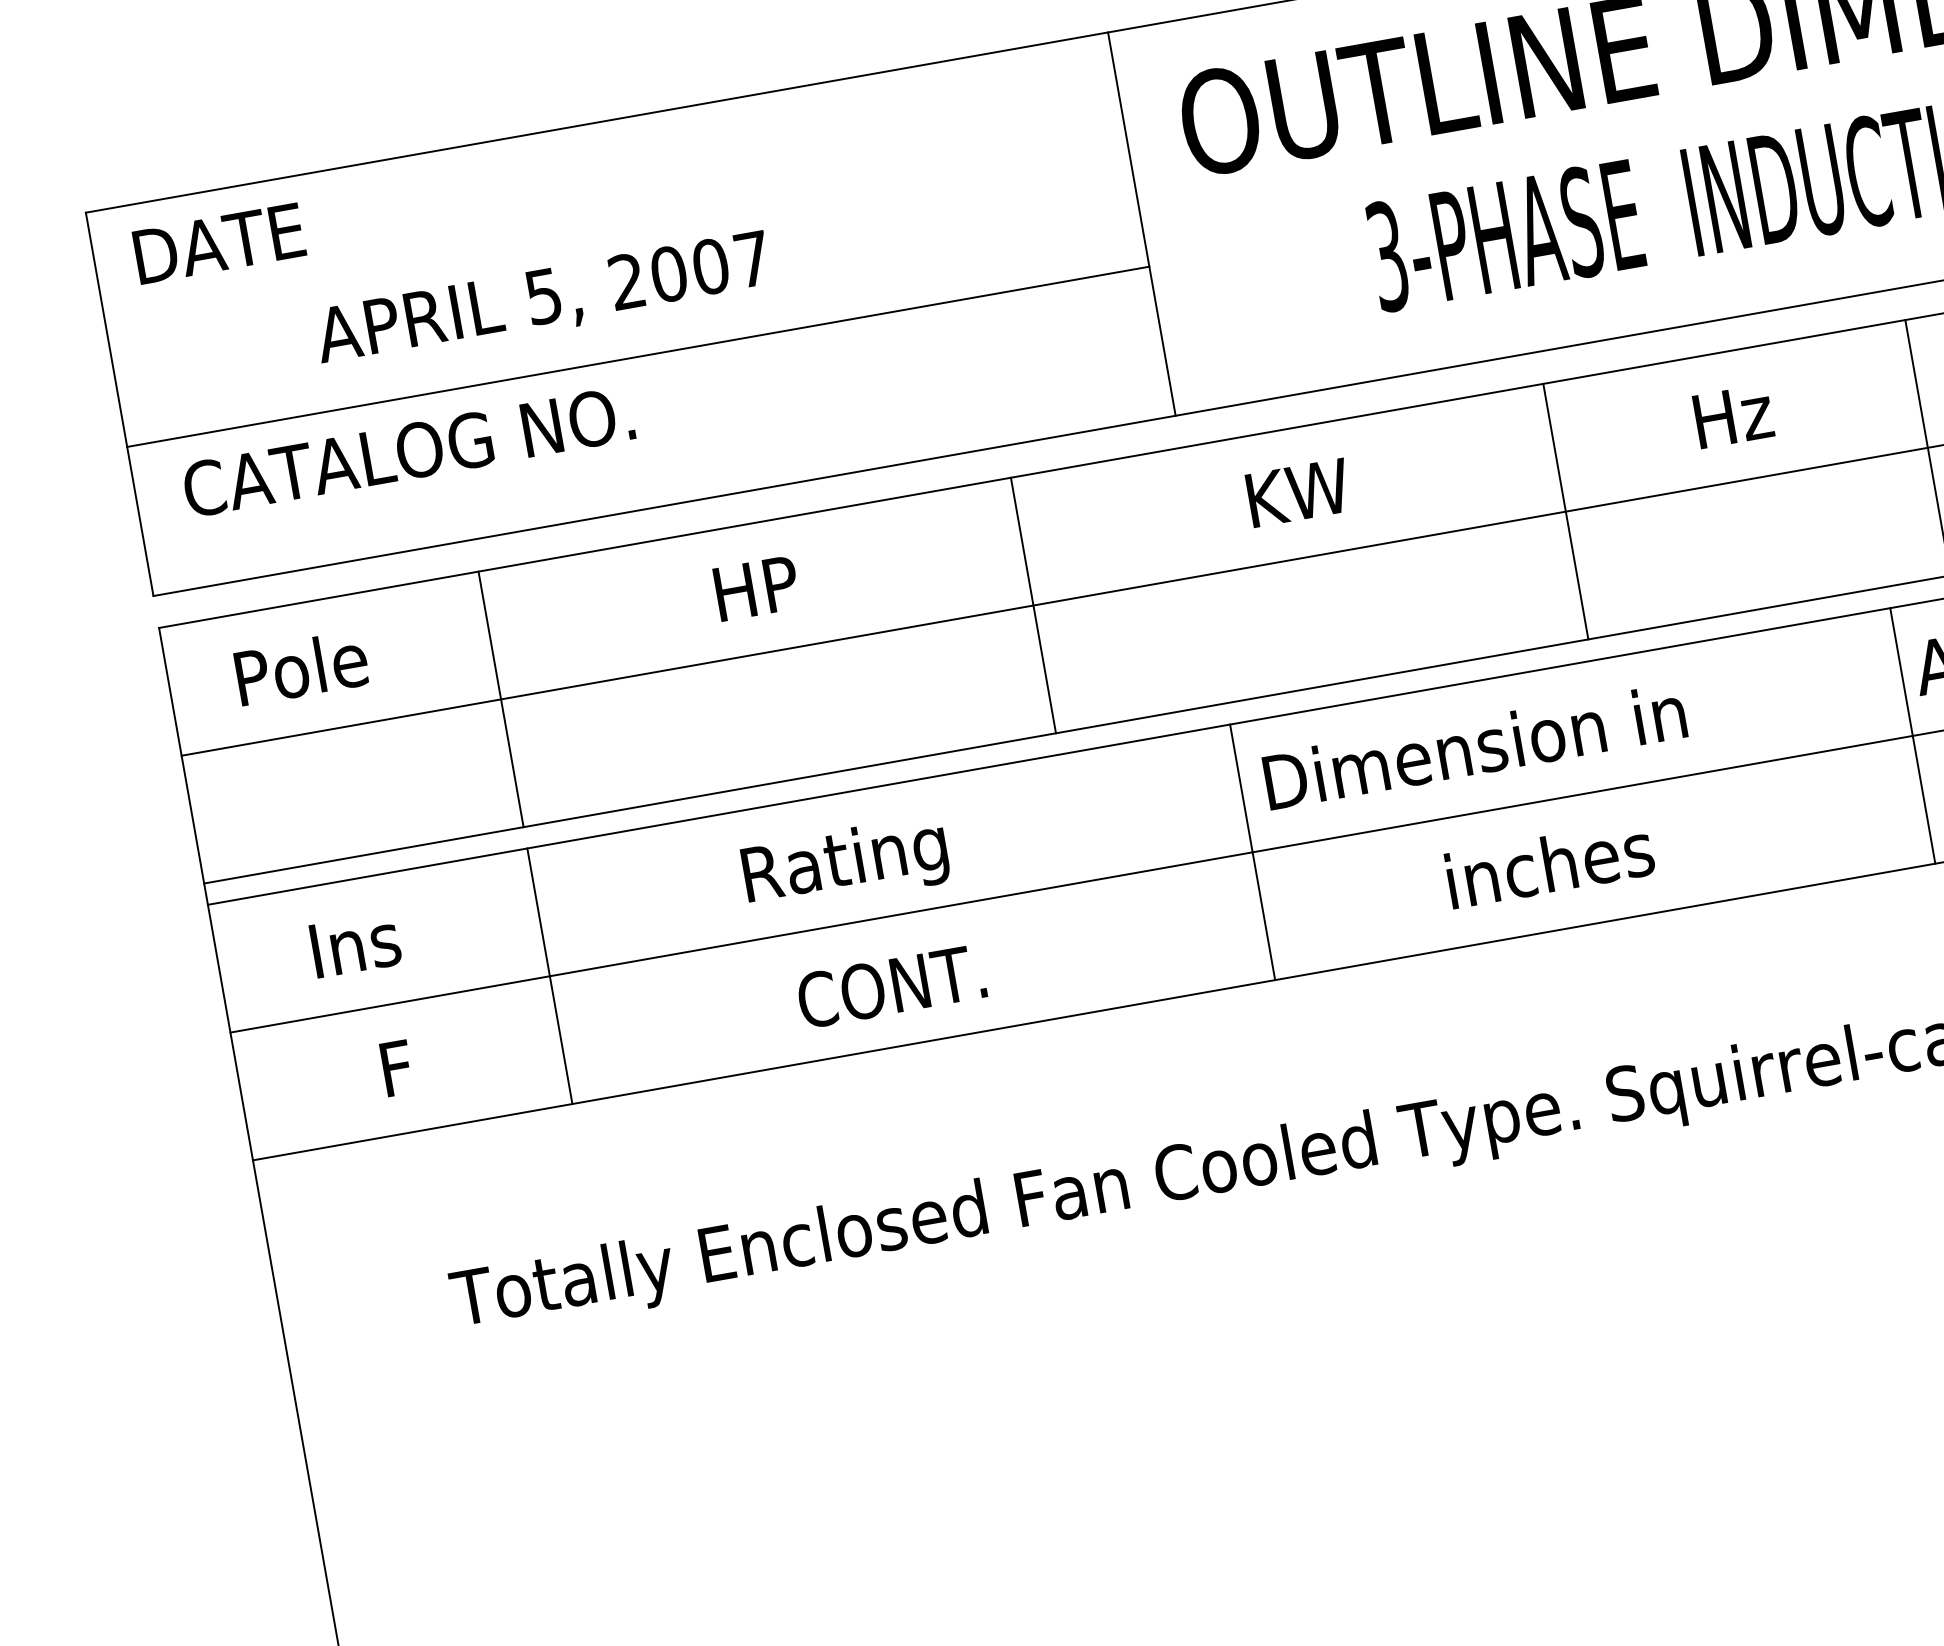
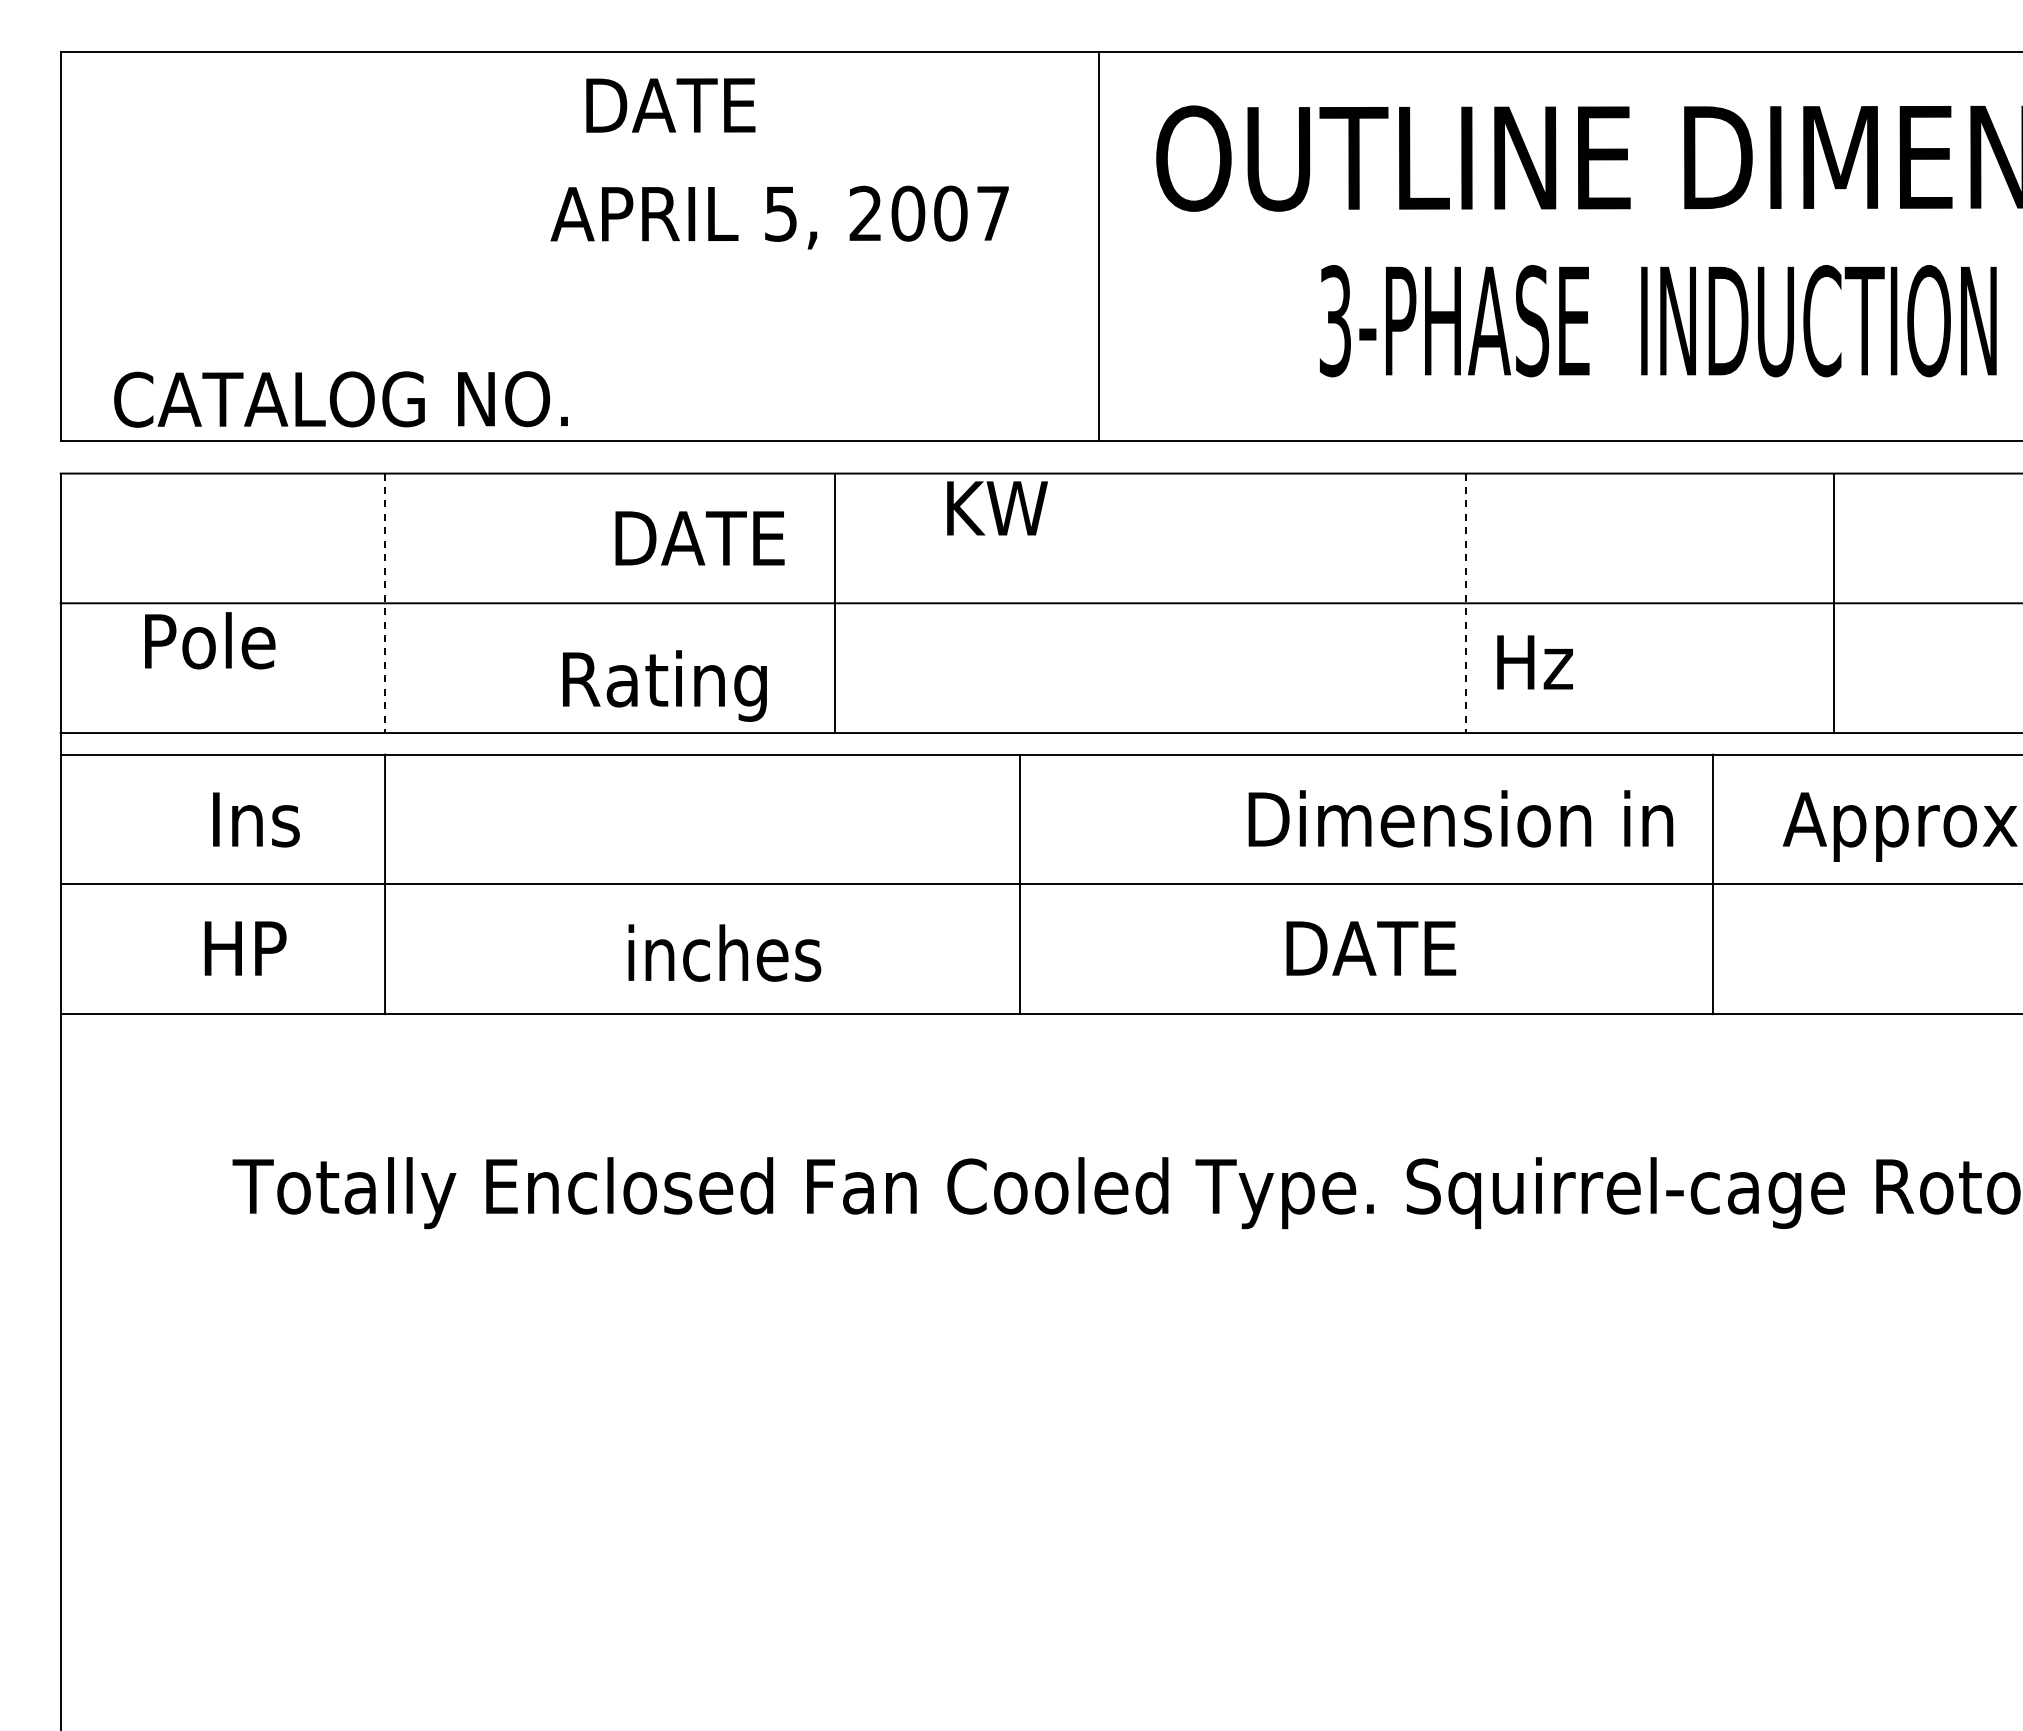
text: (219, 243) -> (670, 105), moved
text: (542, 300) -> (779, 217), moved
line: (638, 356) -> (579, 289), removed
text: (1733, 416) -> (1534, 662), moved
text: (408, 451) -> (340, 399), moved
text: (1298, 492) -> (997, 508), moved
line: (1566, 511) -> (1466, 603), solid -> dashed
text: (803, 580) -> (703, 538), HP -> DATE
line: (1033, 605) -> (834, 603), moved
text: (301, 667) -> (210, 640), moved
line: (501, 699) -> (385, 603), solid -> dashed
line: (1912, 736) -> (1712, 884), moved
text: (1474, 746) -> (1460, 818), moved
line: (1252, 852) -> (1019, 884), moved
text: (1550, 863) -> (1389, 947), inches -> DATE
text: (845, 864) -> (664, 685), moved
text: (355, 944) -> (256, 819), moved
text: (895, 984) -> (723, 952), CONT. -> inches
text: (423, 1063) -> (245, 948), F -> HP

